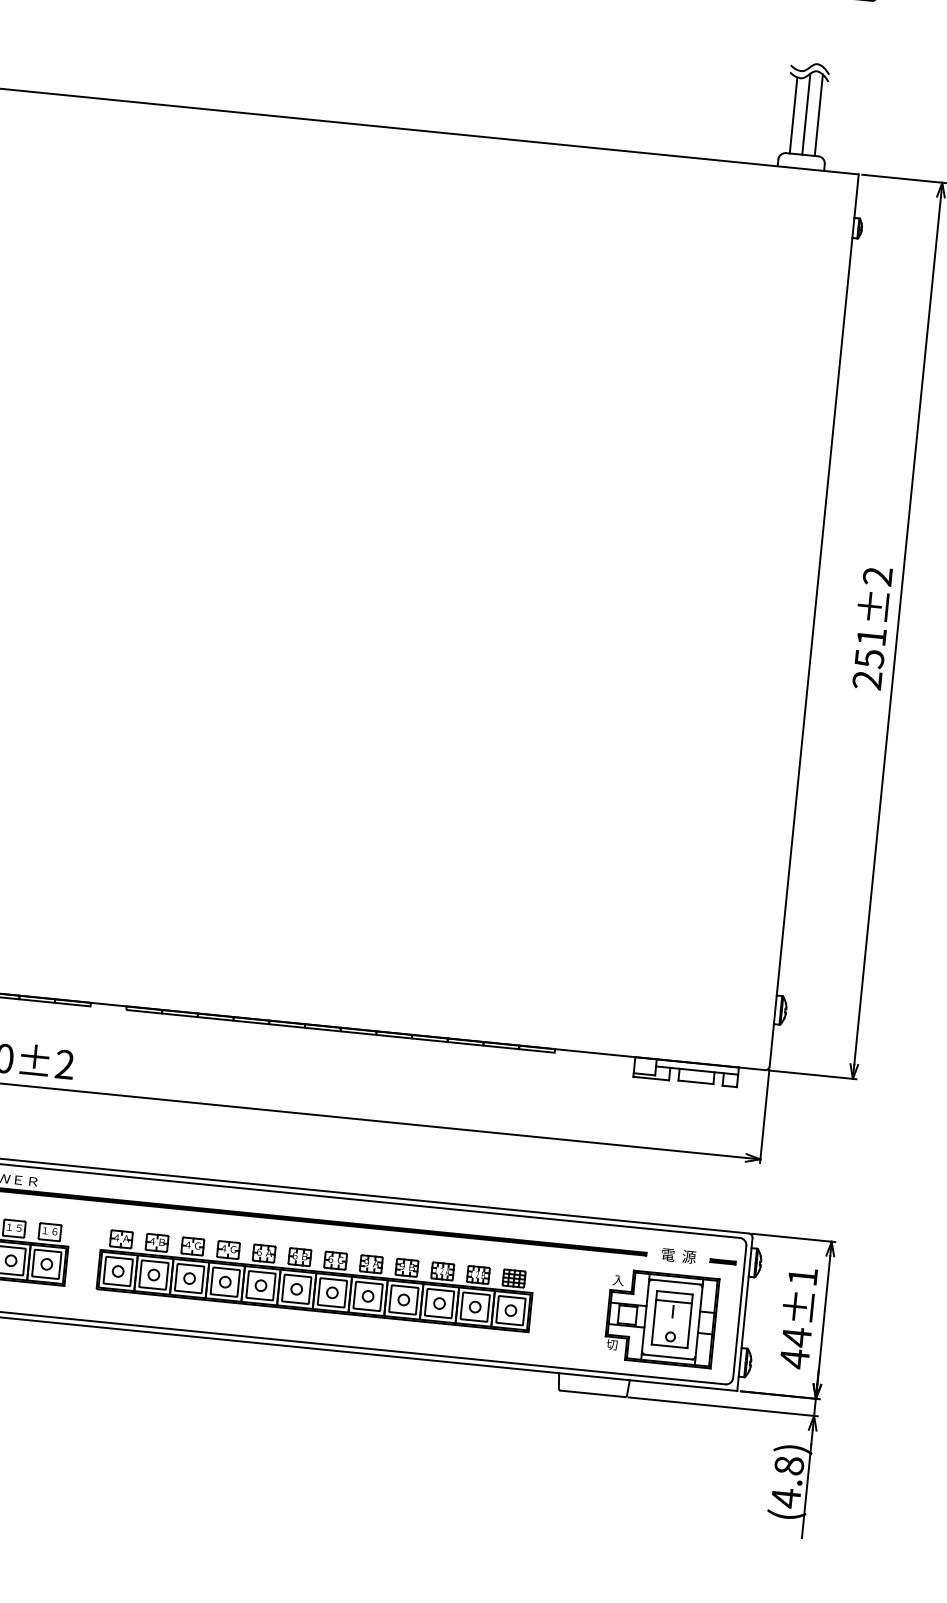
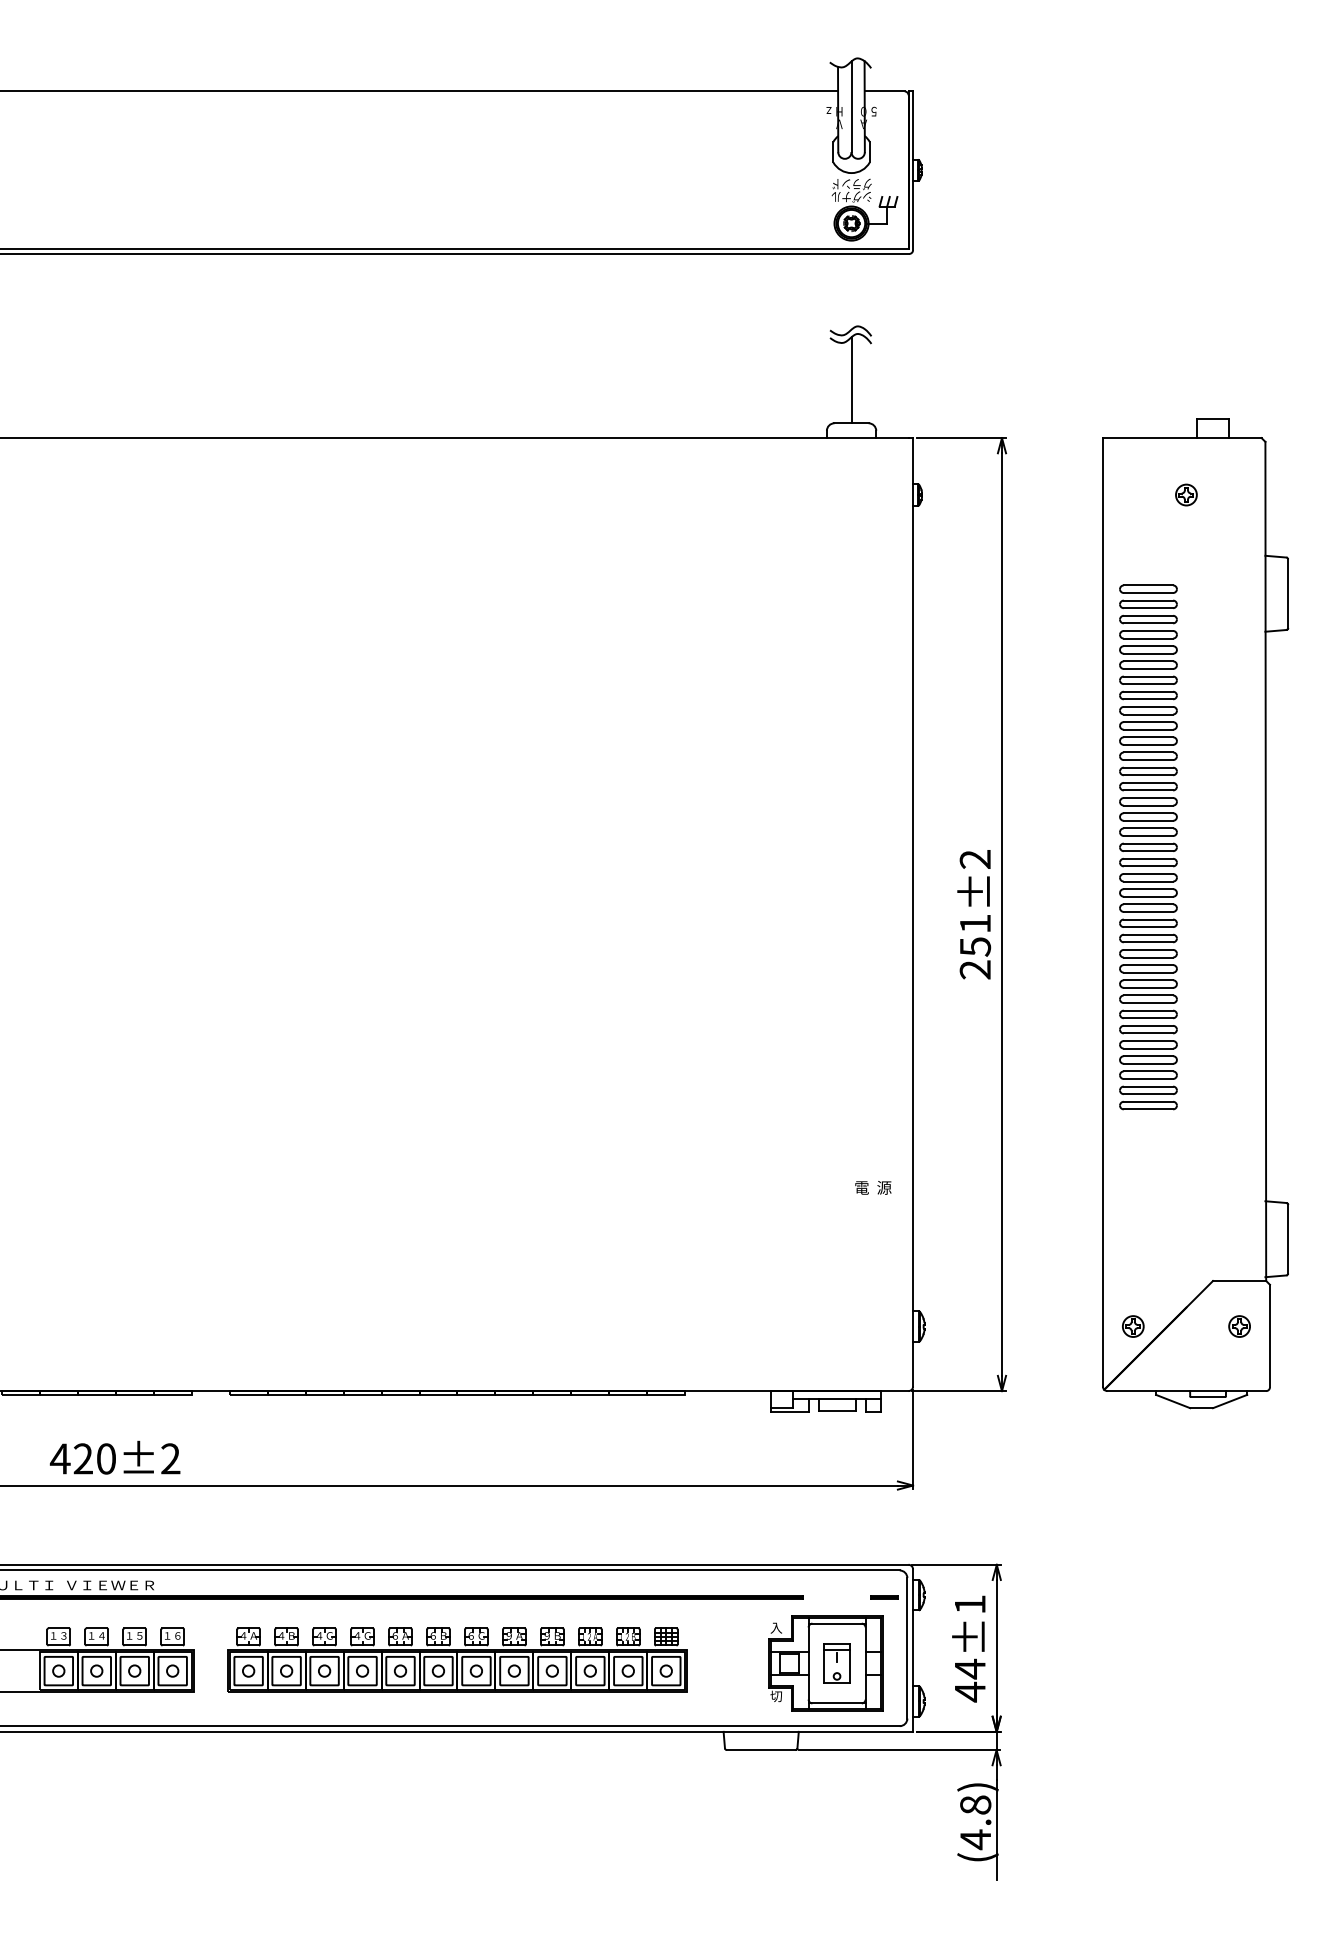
line: (818, 114) -> (864, 379), removed
line: (793, 115) -> (838, 382), removed
text: (679, 1255) -> (873, 1187), moved
part: (671, 1319) -> (836, 1663), size x0.7

